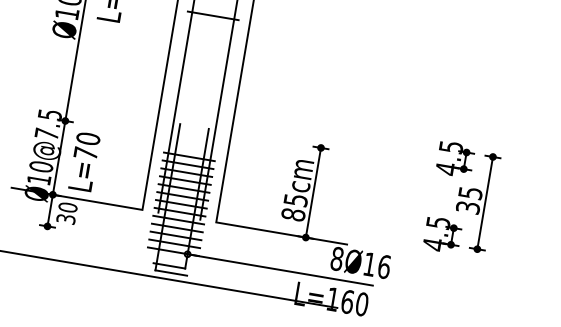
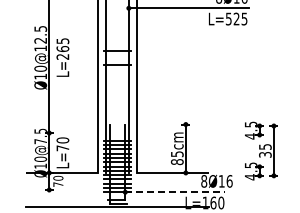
part: (462, 198) -> (261, 150), moved
text: (66, 219) -> (58, 184), 30 -> 70
line: (280, 270) -> (175, 192), solid -> dashed

